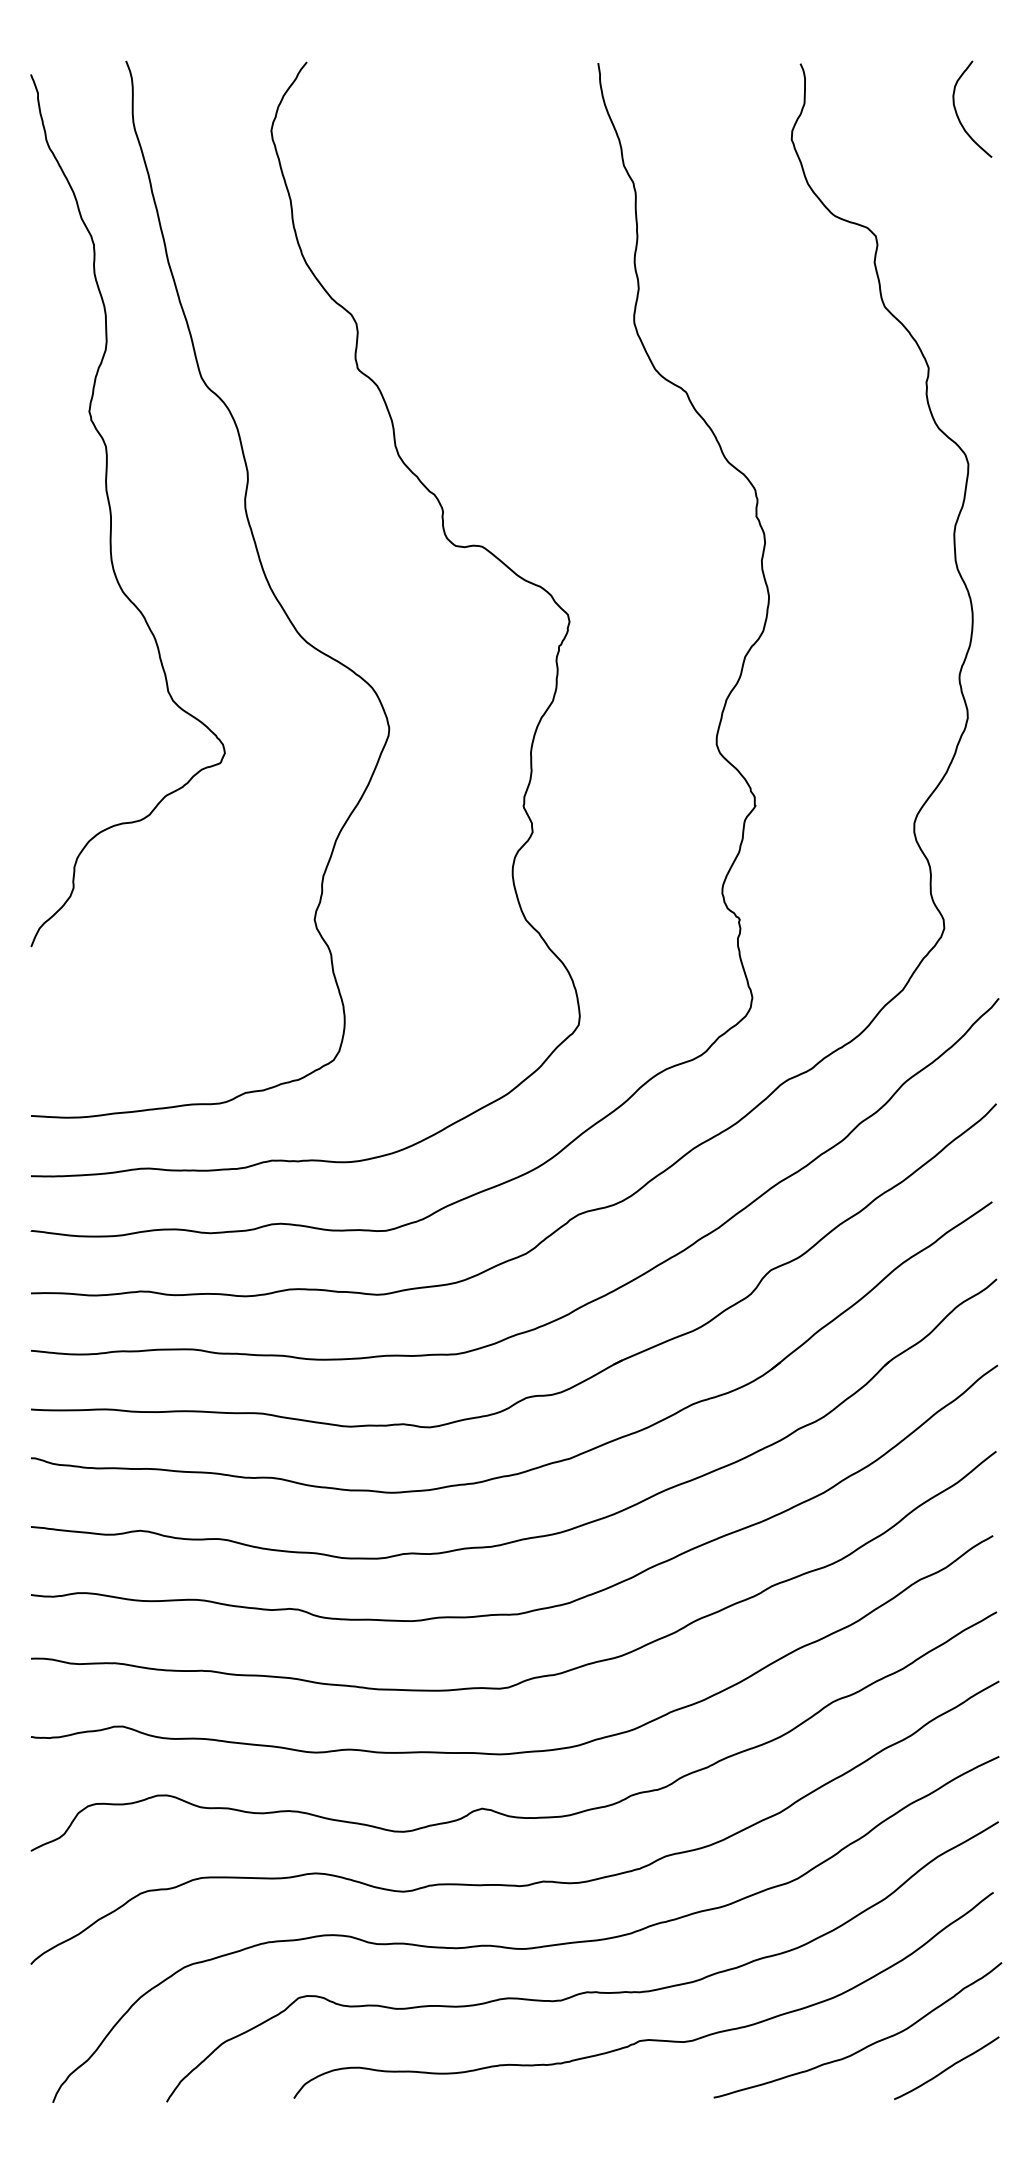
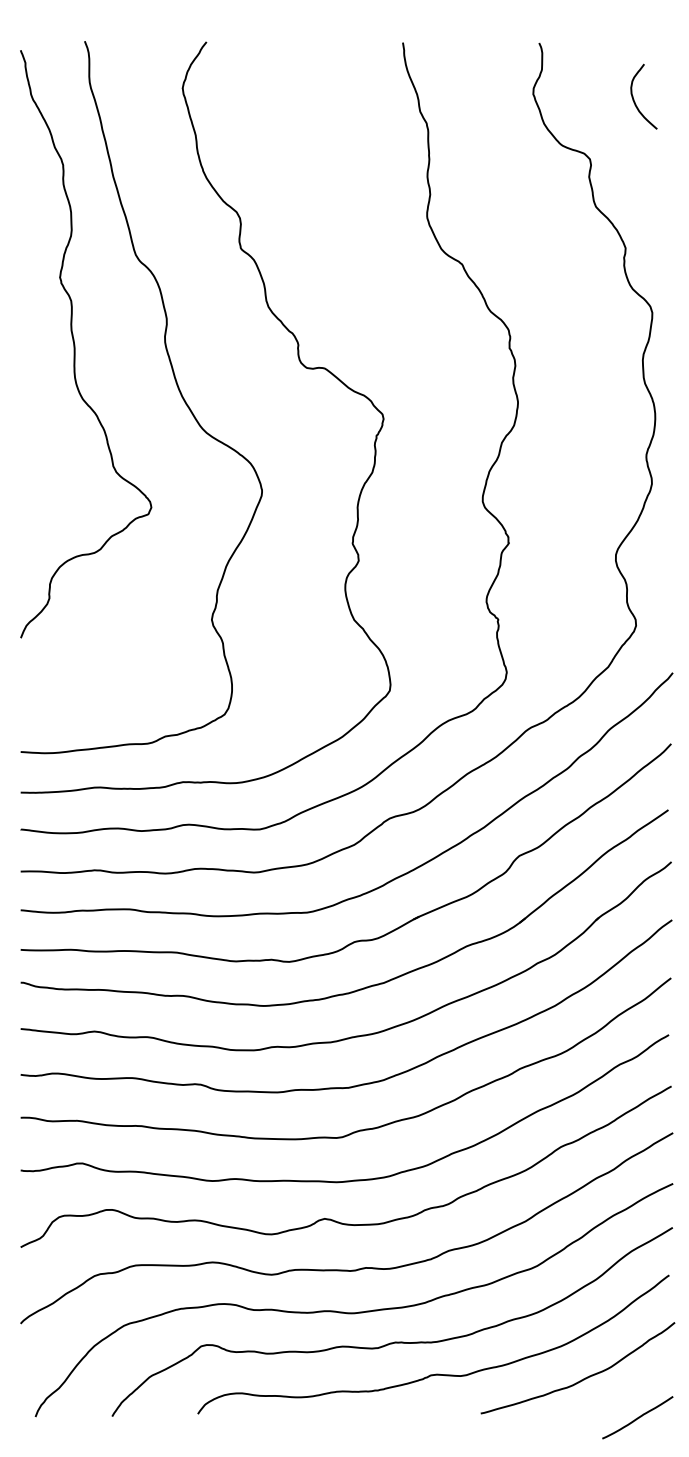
curve: (959, 116) -> (635, 101), moved
curve: (946, 2067) -> (637, 1417), moved

